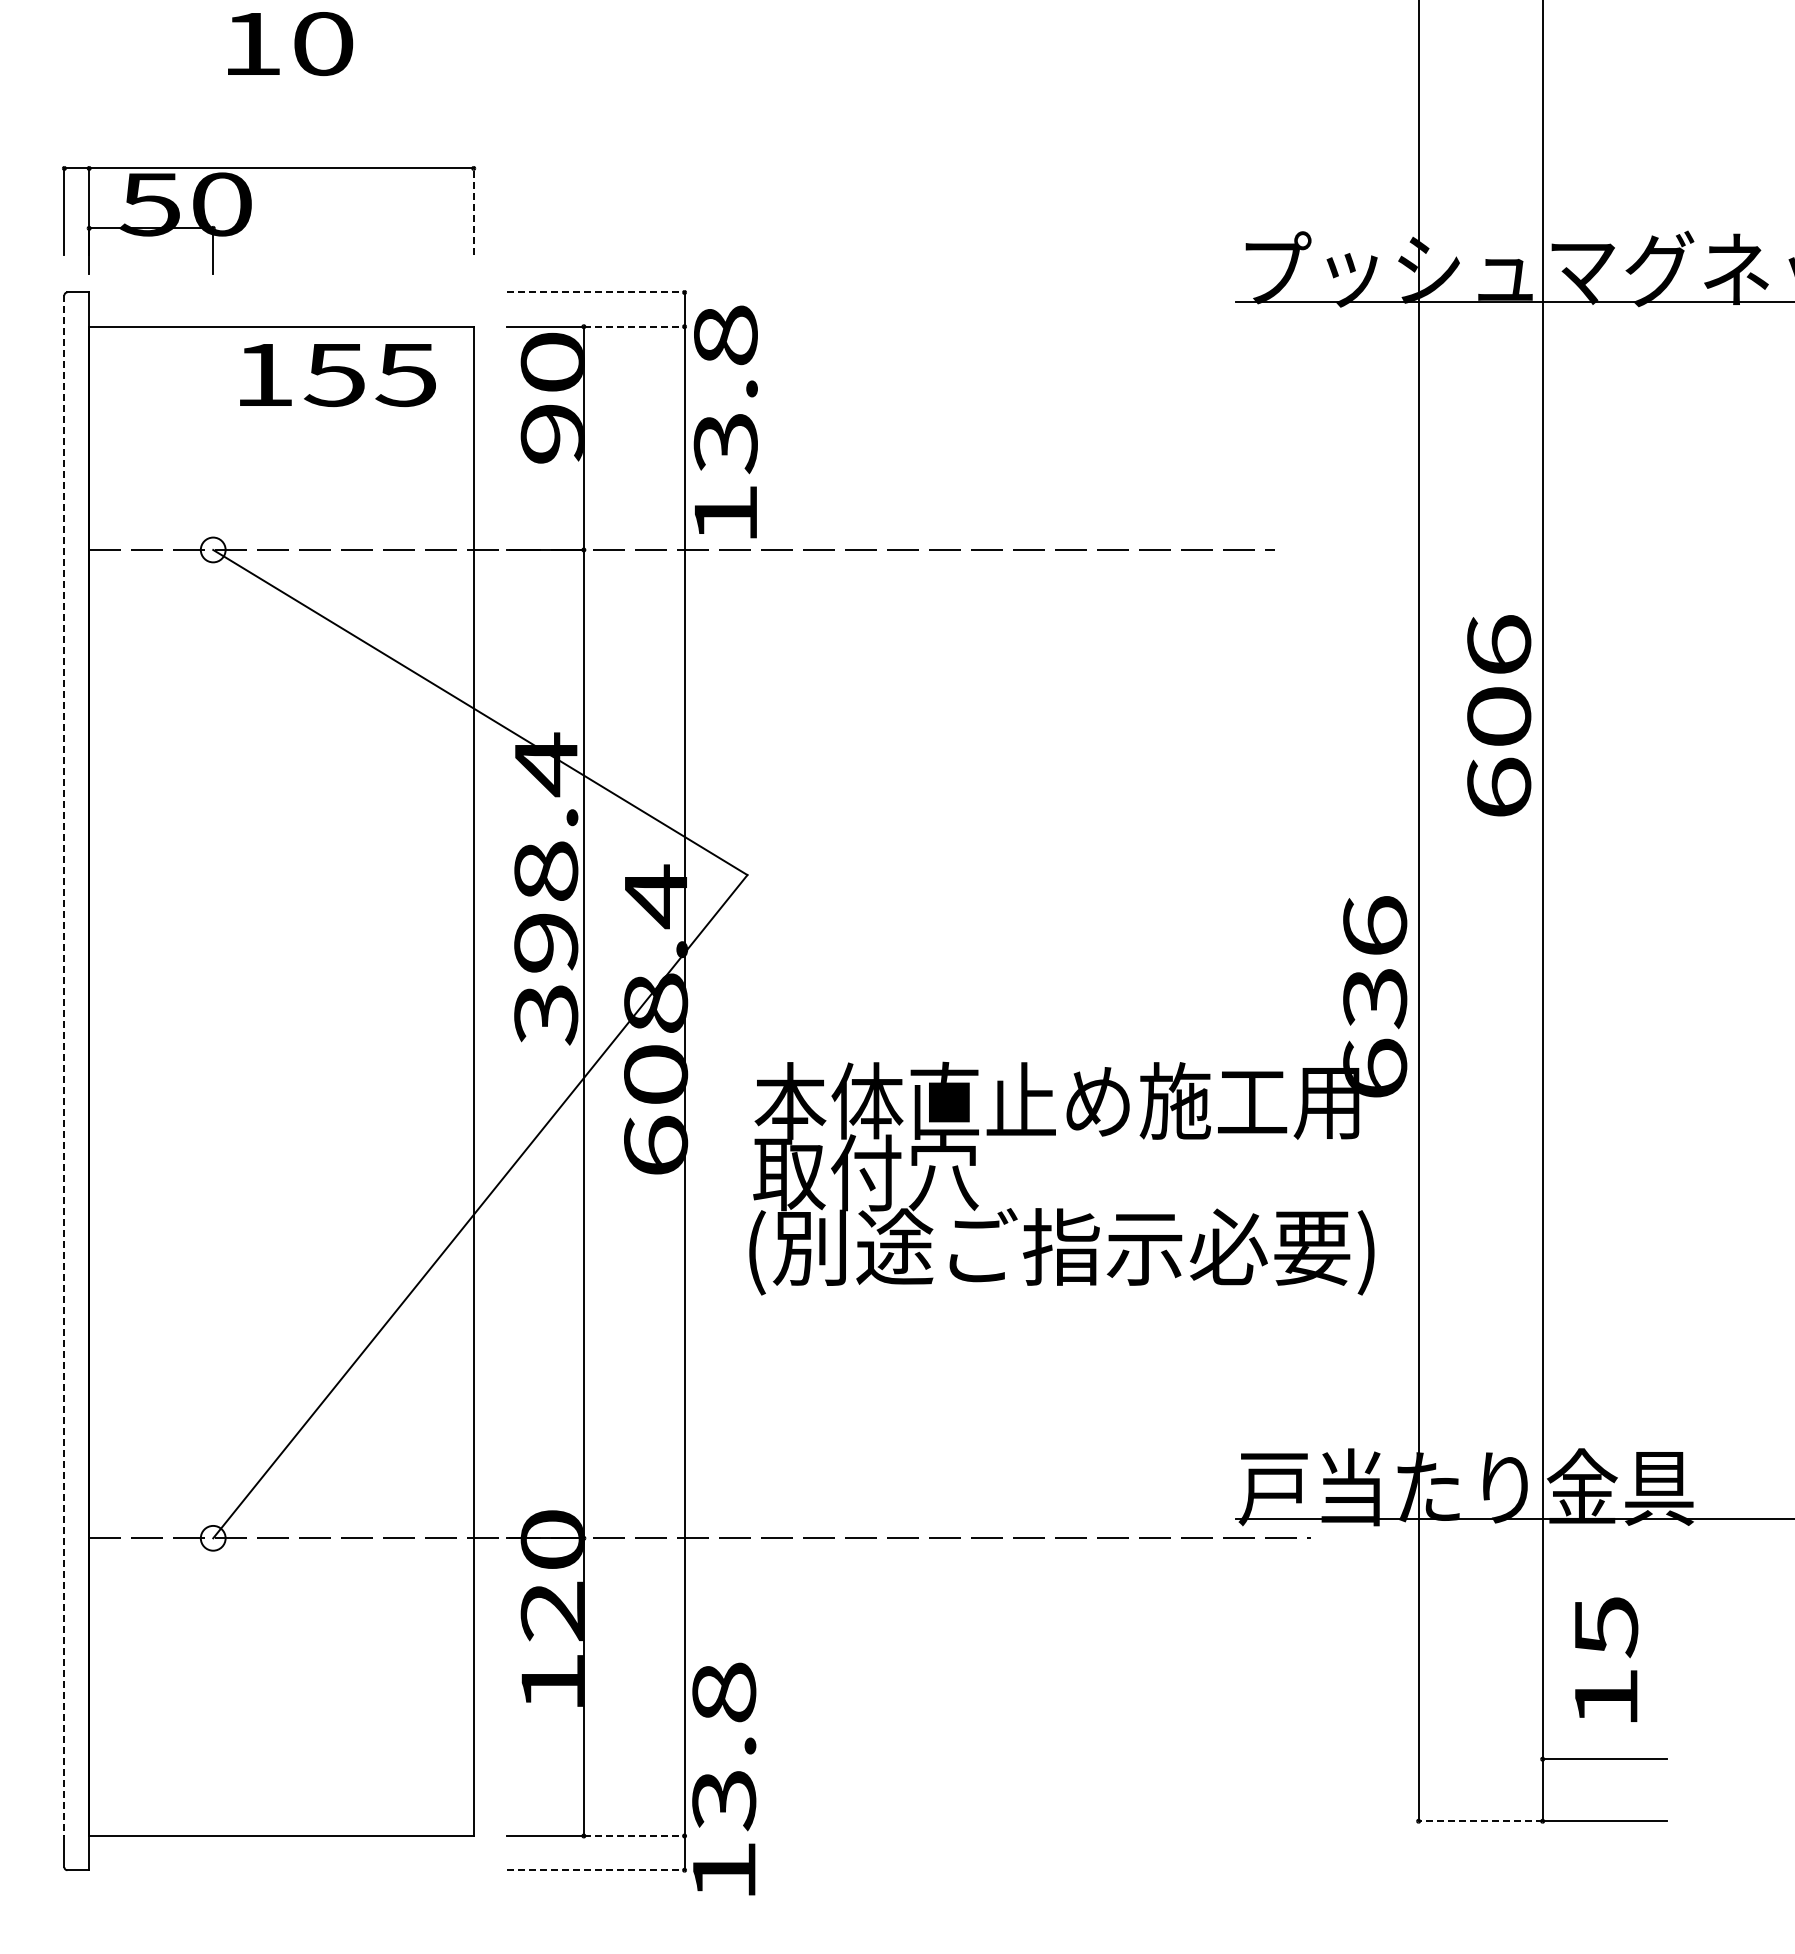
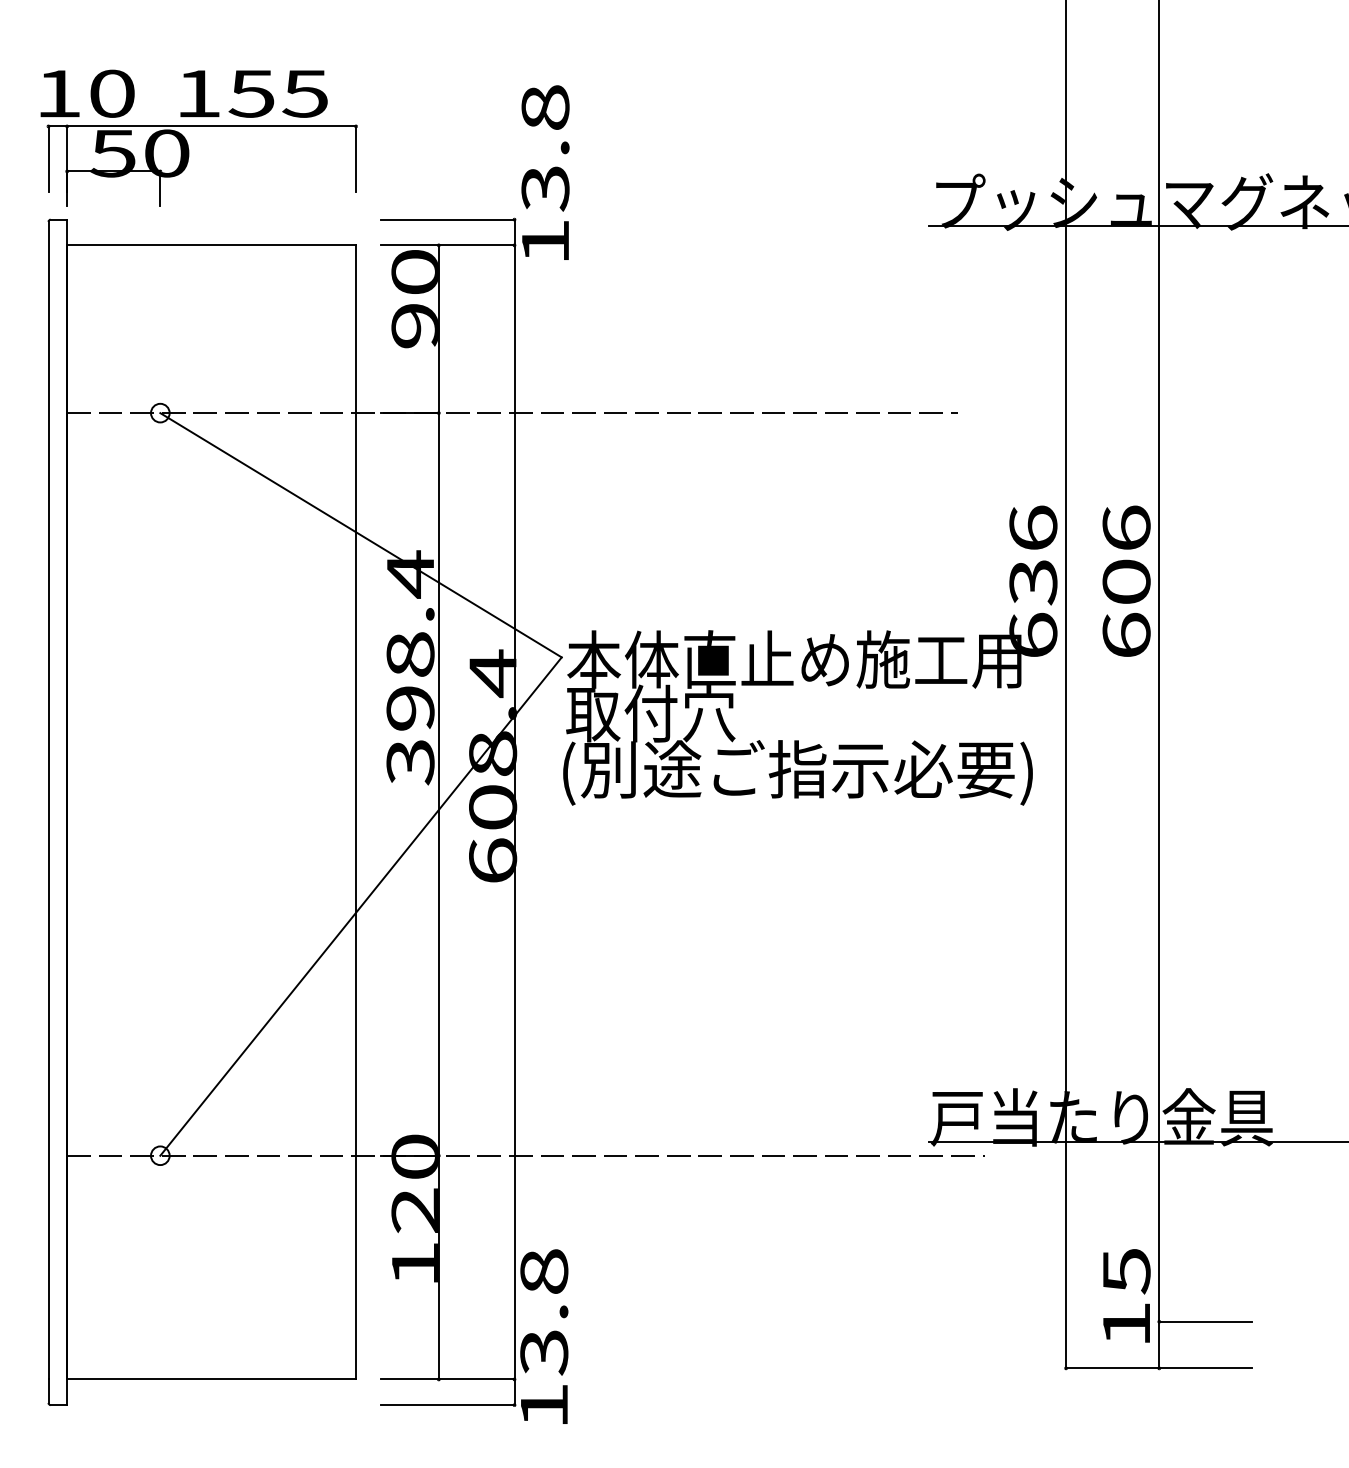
text: (290, 43) -> (87, 93), moved
line: (473, 211) -> (355, 158), dashed -> solid
line: (595, 292) -> (447, 219), dashed -> solid
line: (634, 326) -> (476, 245), dashed -> solid
text: (337, 375) -> (253, 94), moved
text: (725, 421) -> (545, 172), moved
text: (1499, 715) -> (1126, 581), moved
line: (64, 1066) -> (48, 801), dashed -> solid
text: (1078, 1095) -> (810, 655), moved
text: (1606, 1659) -> (1126, 1295), moved
line: (1480, 1821) -> (1112, 1368), dashed -> solid
line: (634, 1835) -> (476, 1379), dashed -> solid
line: (595, 1870) -> (447, 1405), dashed -> solid

